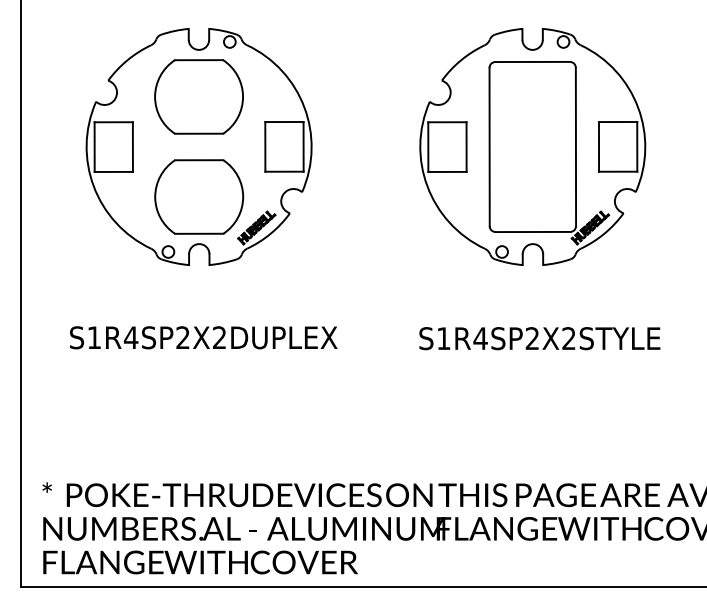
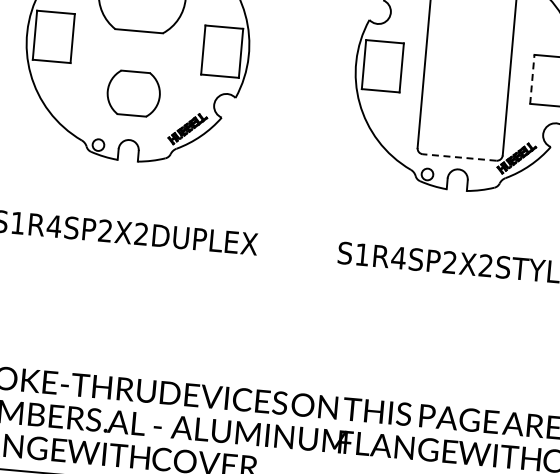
line: (599, 146) -> (532, 79), solid -> dashed
part: (199, 196) -> (134, 93), size x0.6
line: (532, 232) -> (459, 157), solid -> dashed

